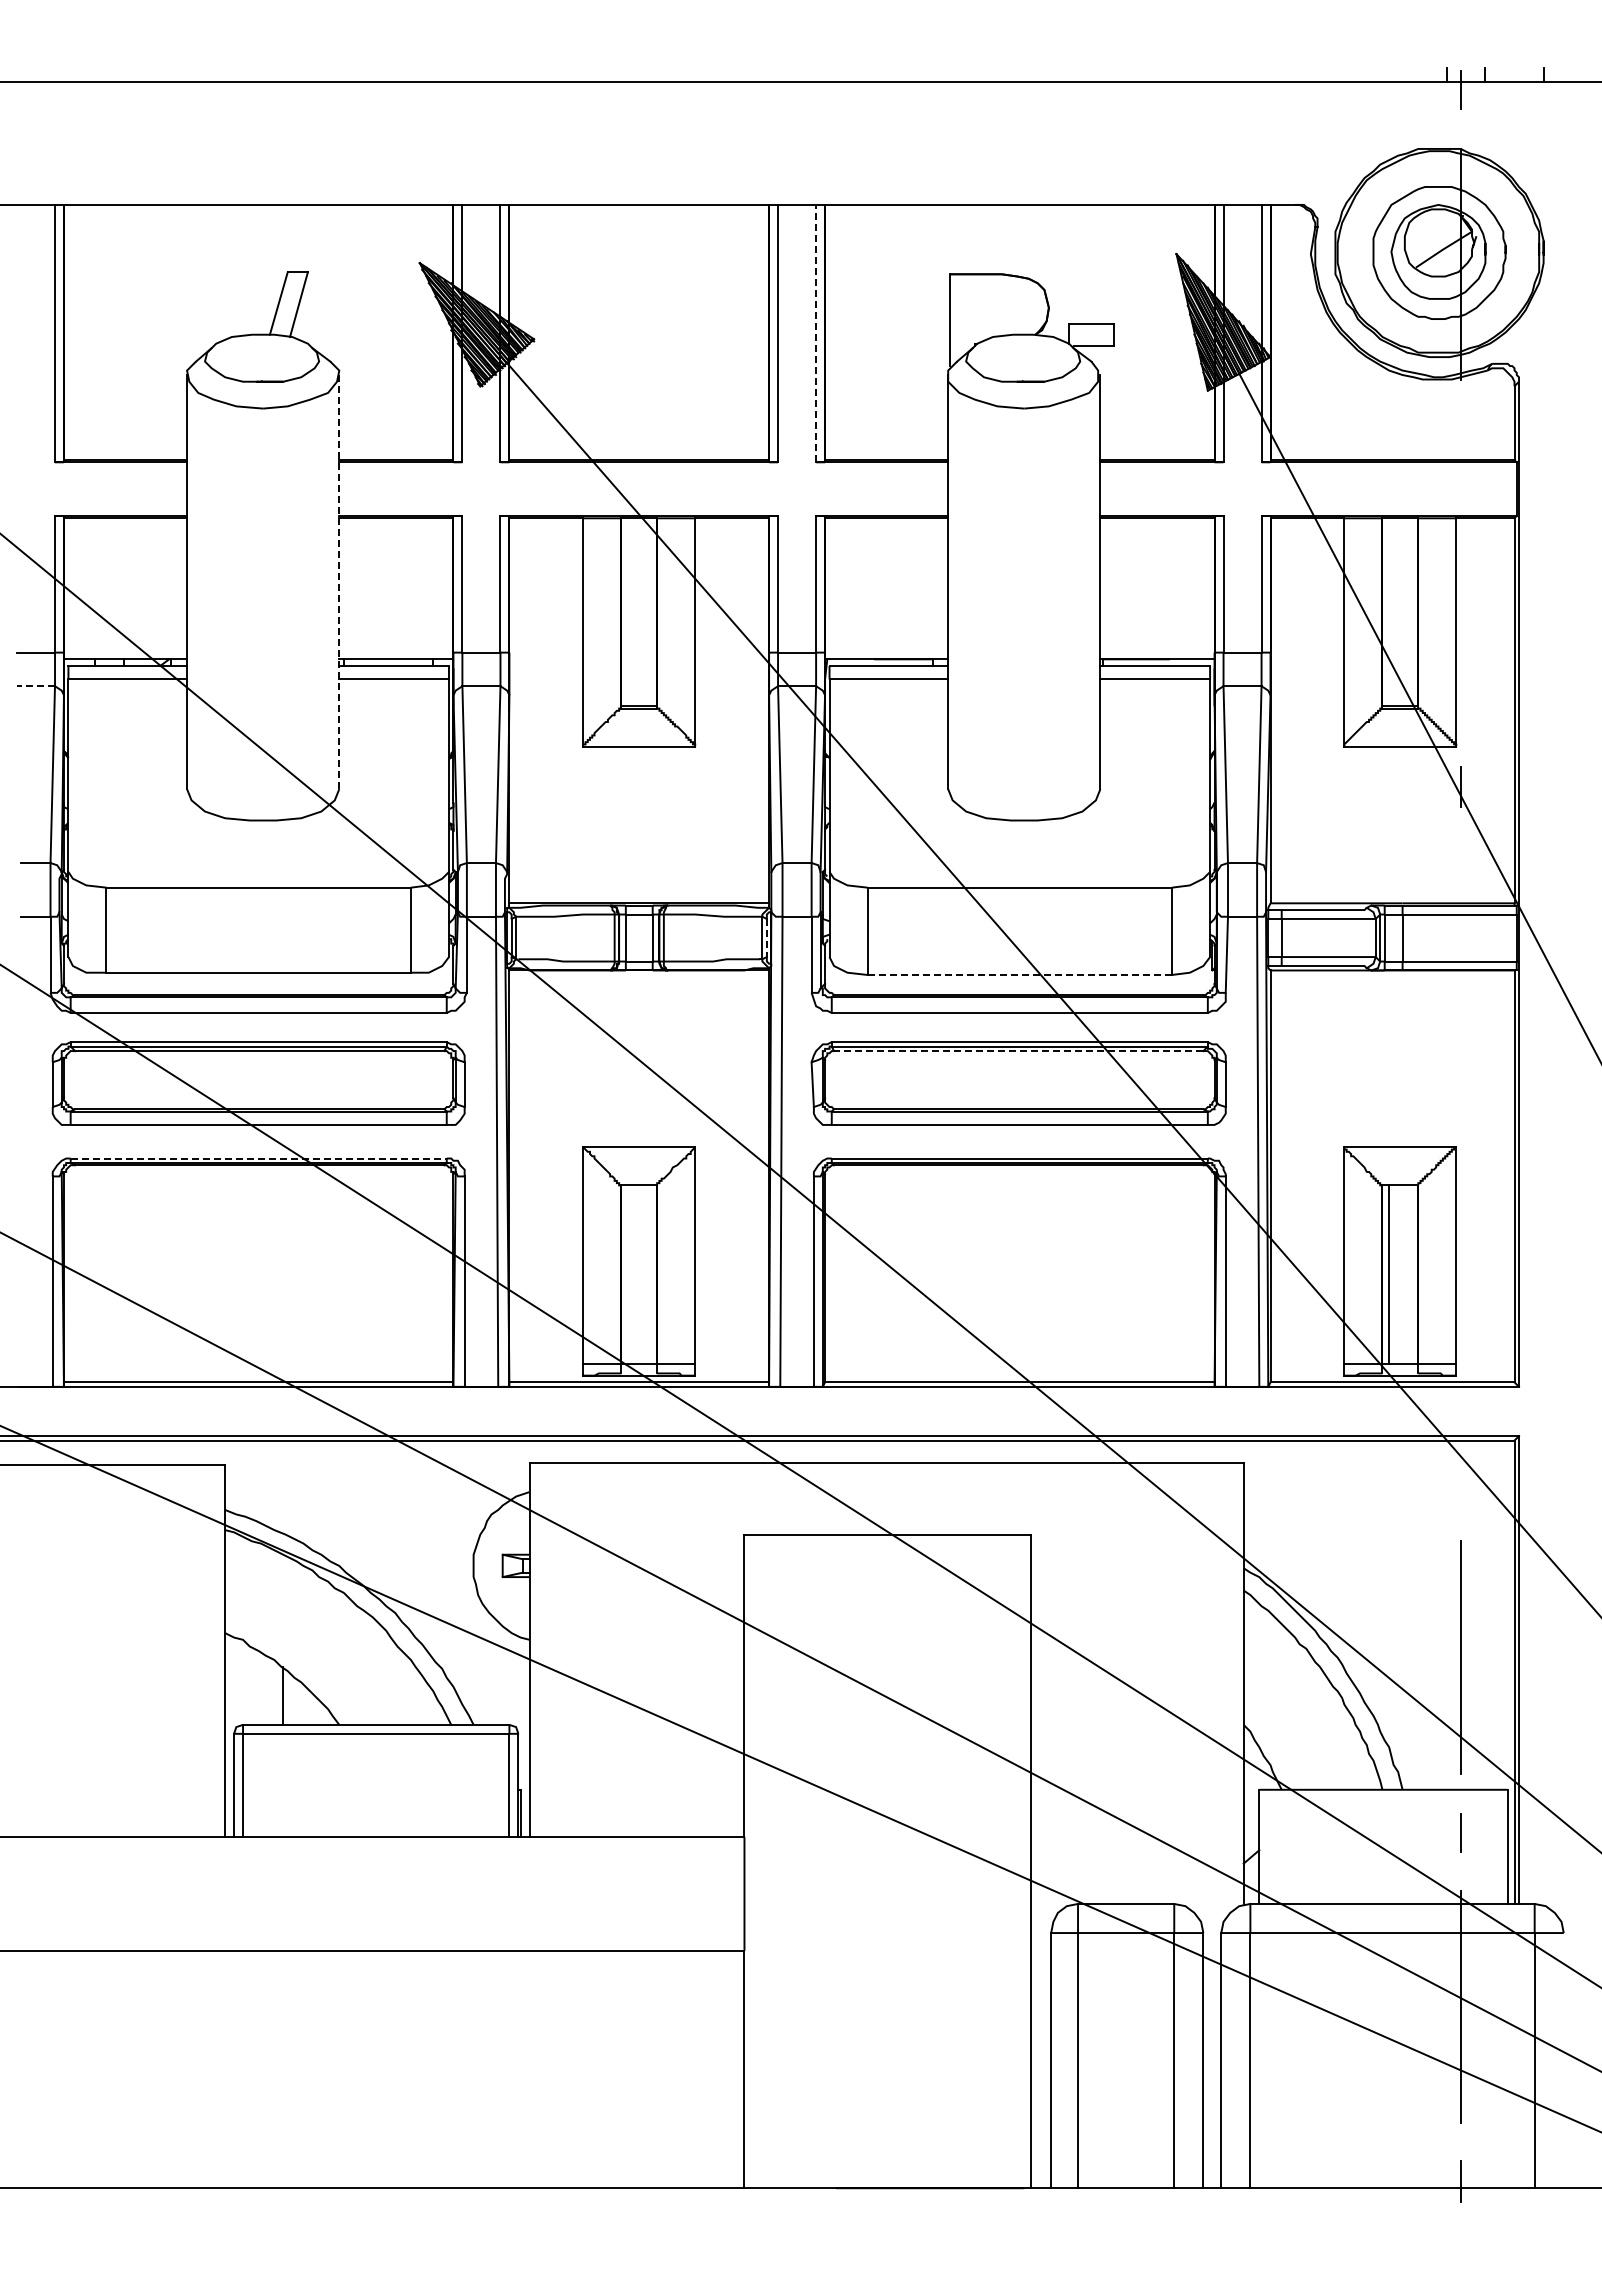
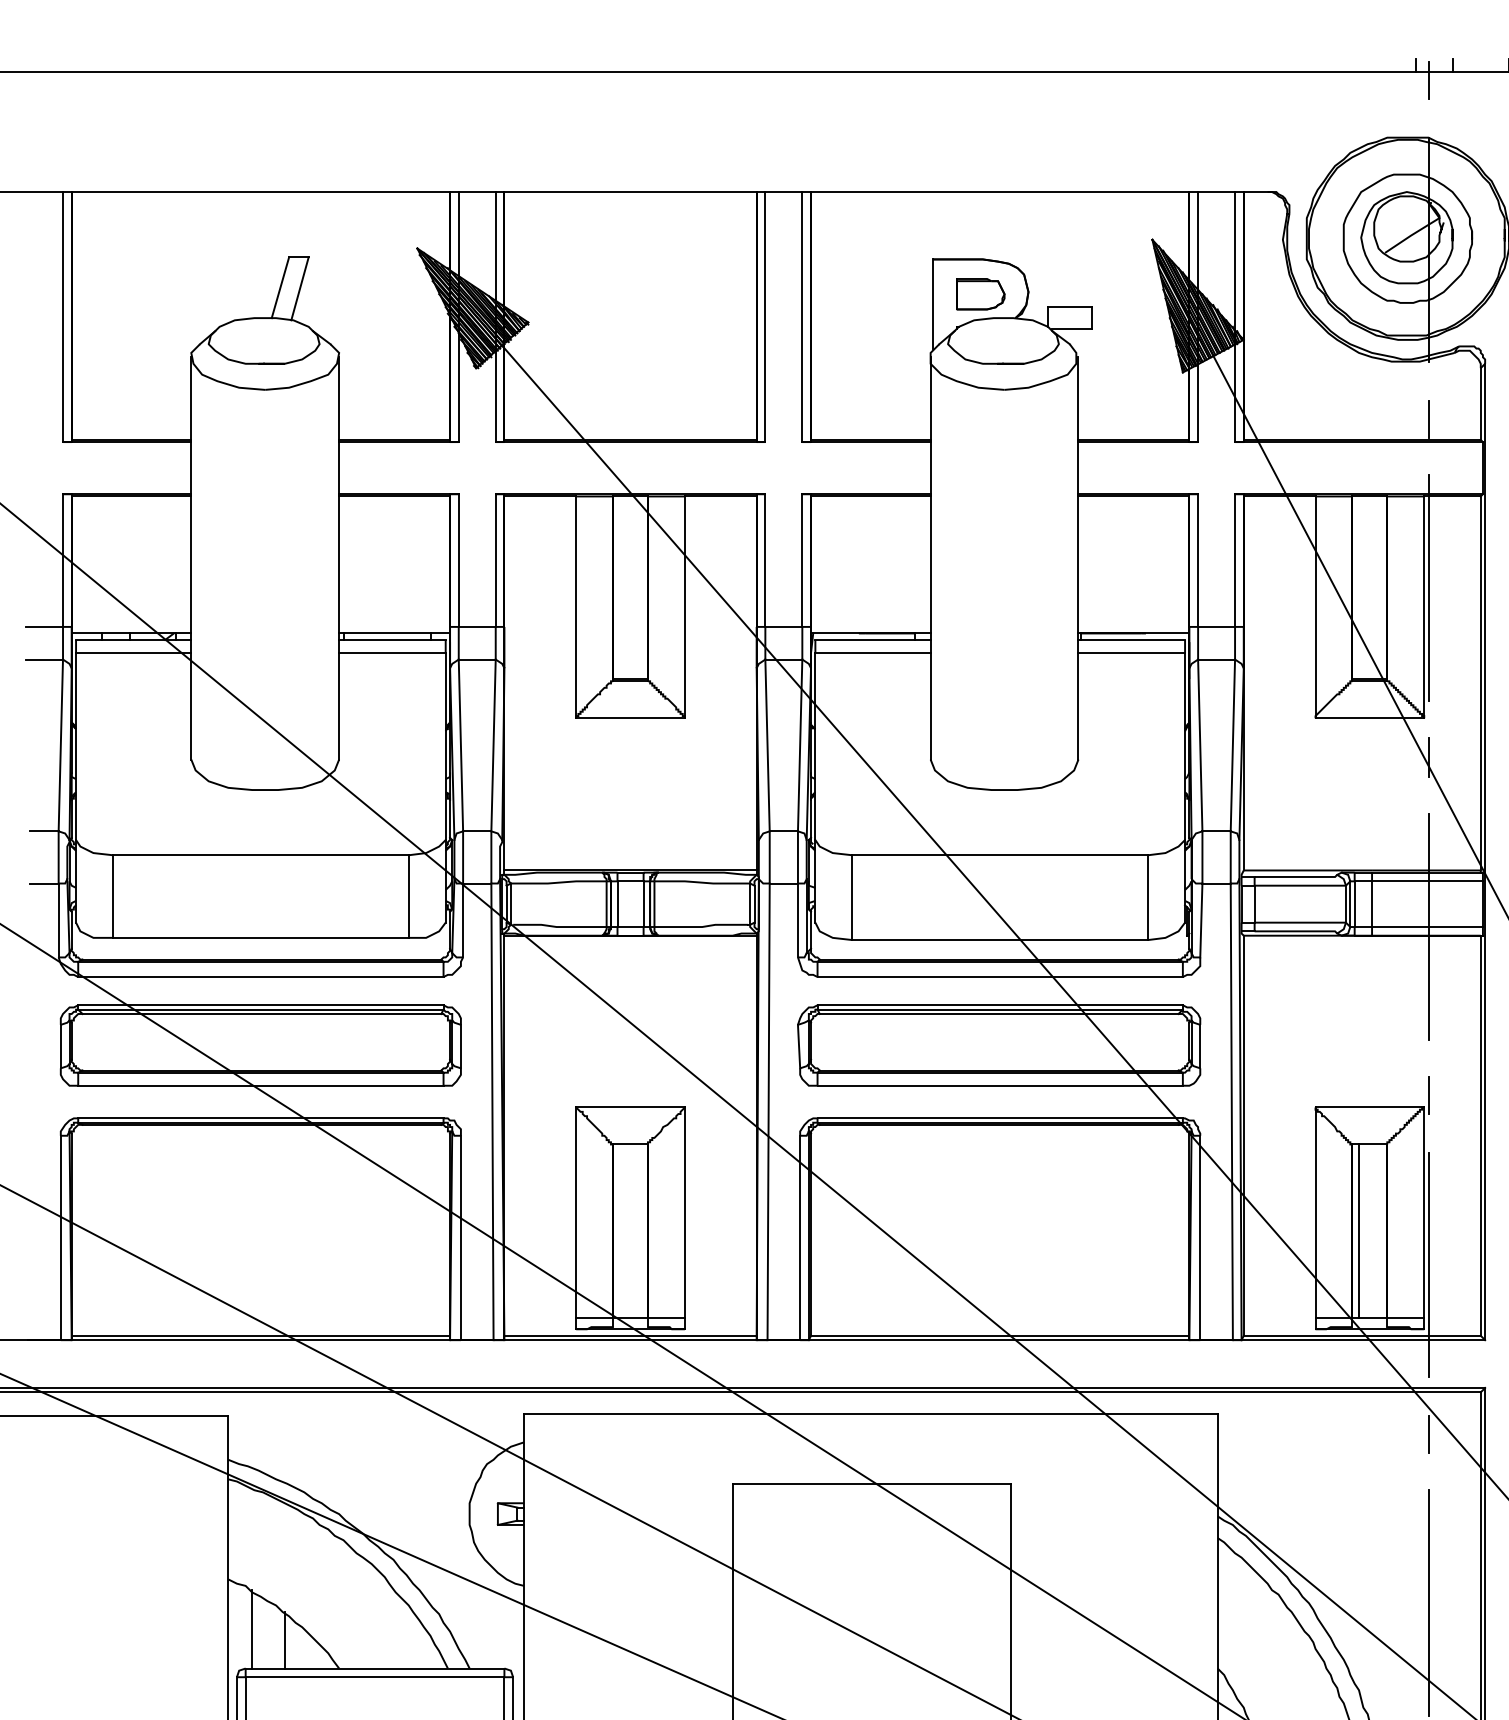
part: (999, 309) -> (980, 293), added
line: (816, 333) -> (802, 316), dashed -> solid
line: (1460, 438) -> (1428, 418), added
line: (339, 581) -> (339, 557), dashed -> solid
line: (1460, 611) -> (1428, 586), added
line: (35, 686) -> (44, 659), dashed -> solid
line: (766, 938) -> (754, 904), dashed -> solid
line: (1460, 961) -> (1428, 926), added
line: (1019, 974) -> (999, 939), dashed -> solid
line: (1018, 1051) -> (998, 1014), dashed -> solid
line: (1460, 1134) -> (1428, 1095), added
line: (259, 1158) -> (261, 1118), dashed -> solid
line: (1460, 1309) -> (1428, 1265), added
line: (1460, 1484) -> (1428, 1435), added
line: (249, 1684) -> (251, 1629), added

